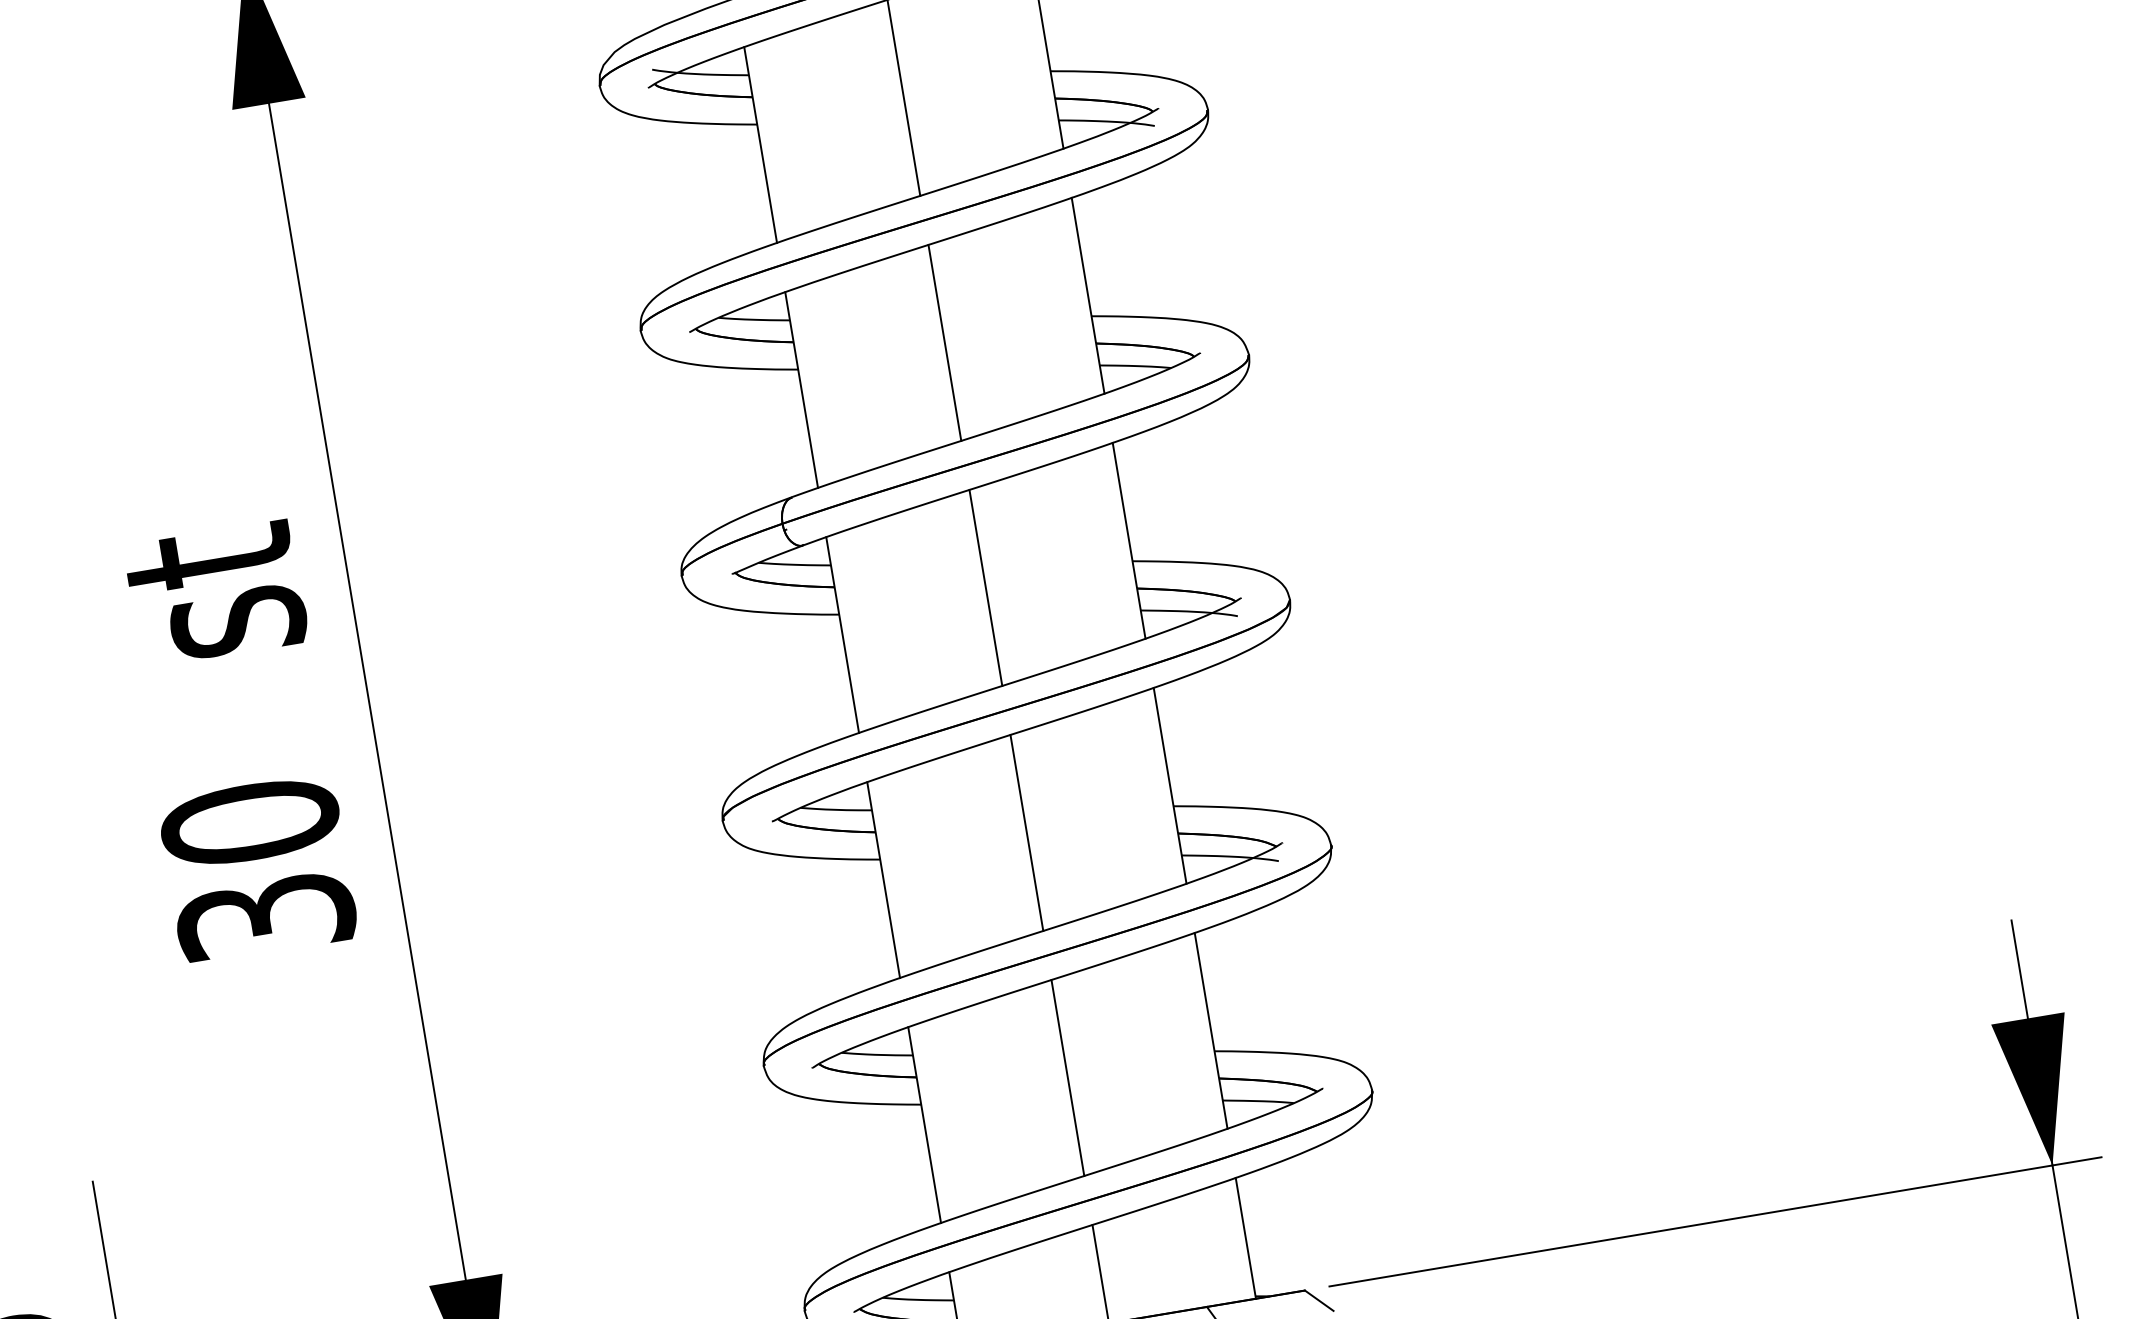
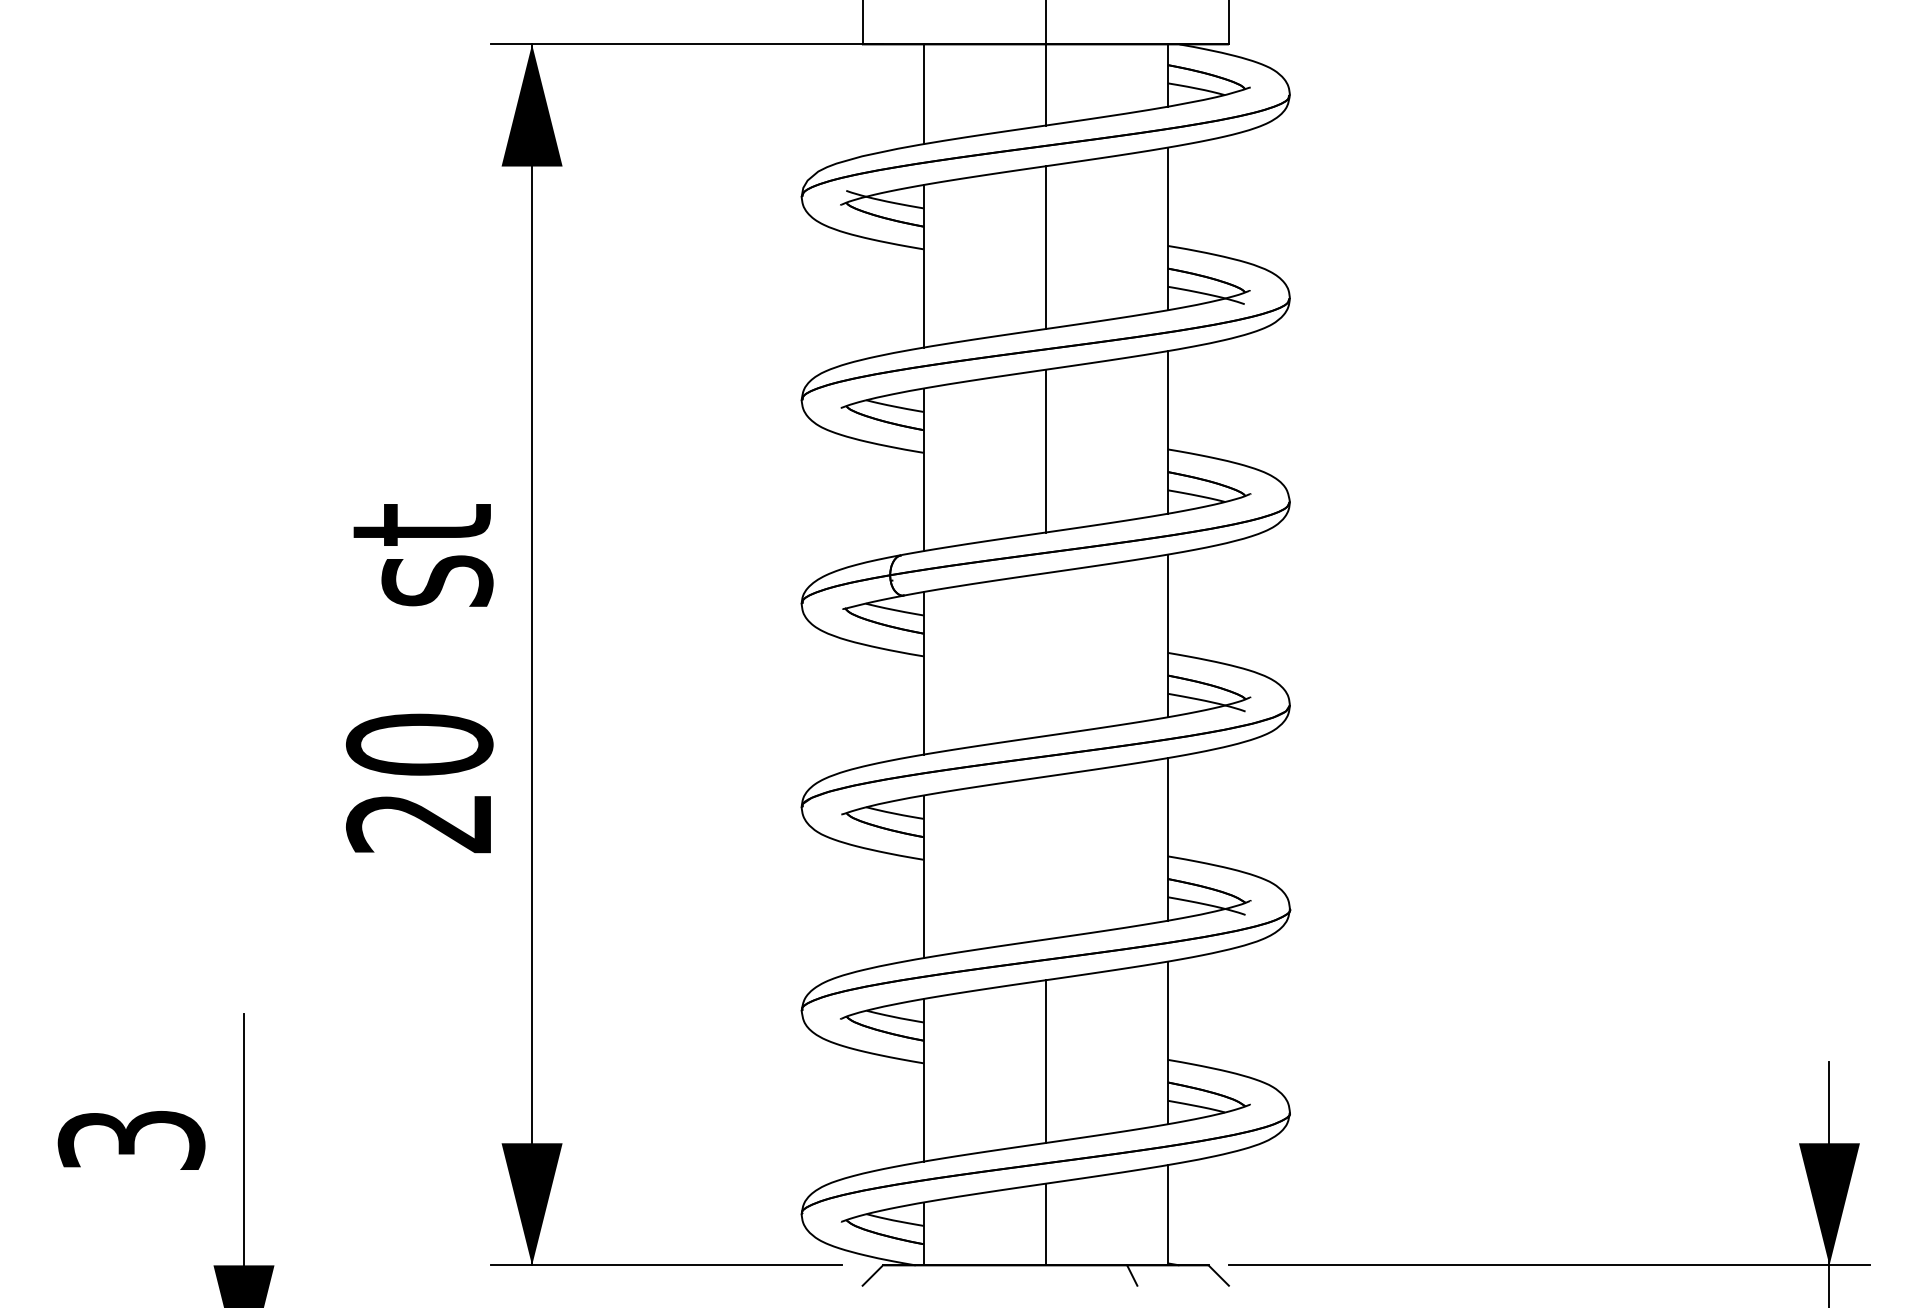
line: (985, 587) -> (1045, 654), removed
line: (1026, 832) -> (1045, 857), removed
text: (265, 917) -> (419, 823), 30 -> 20

